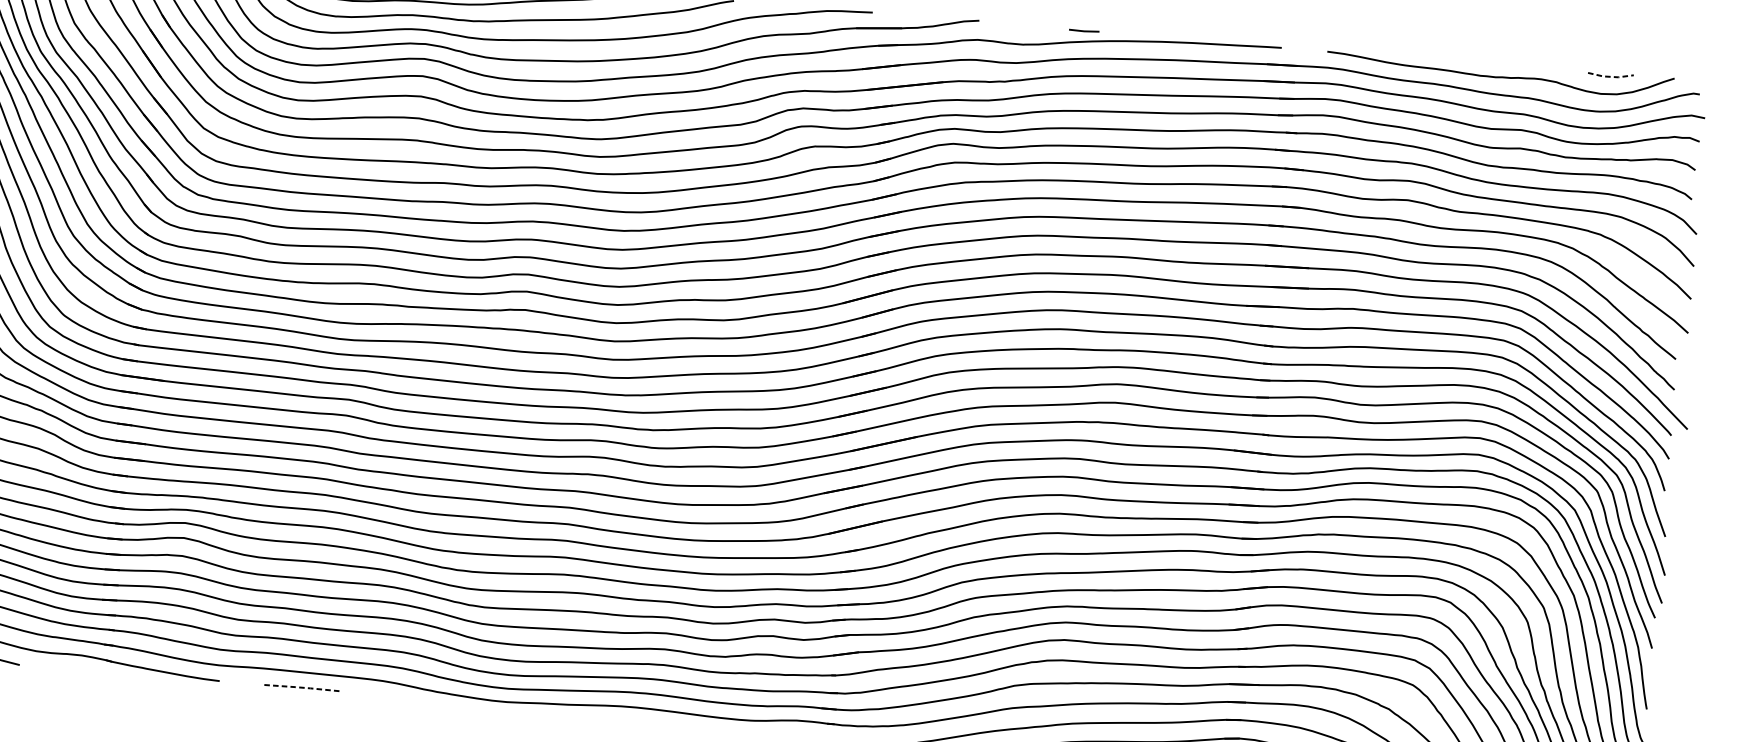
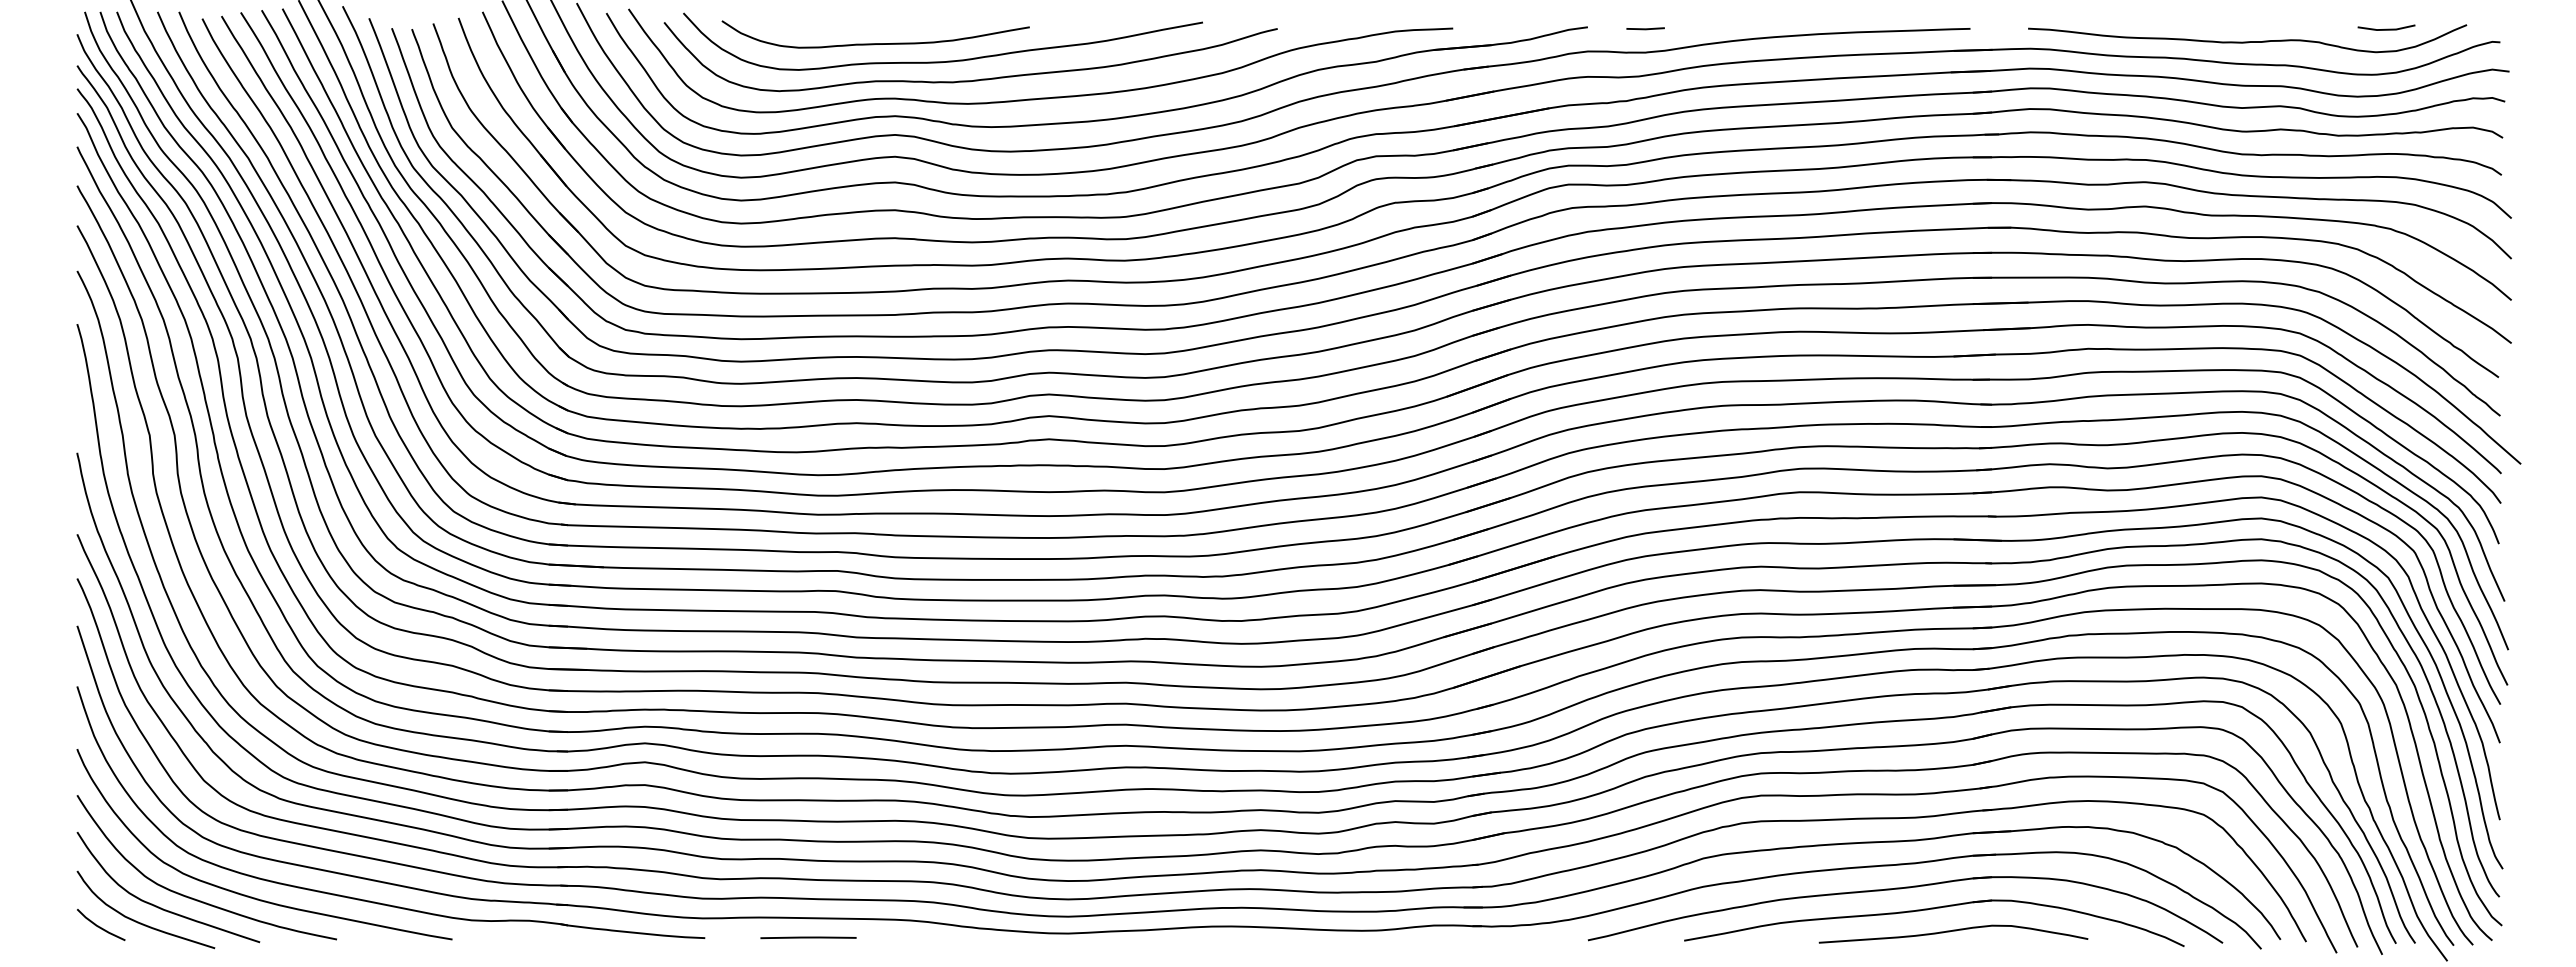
line: (1084, 30) -> (1645, 28), moved
line: (1610, 76) -> (2386, 29), dashed -> solid
line: (301, 687) -> (808, 937), dashed -> solid

